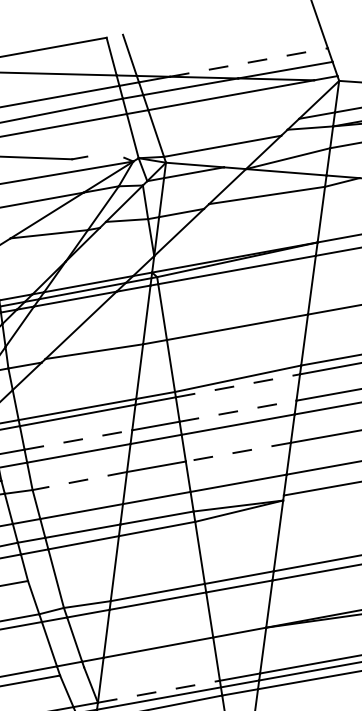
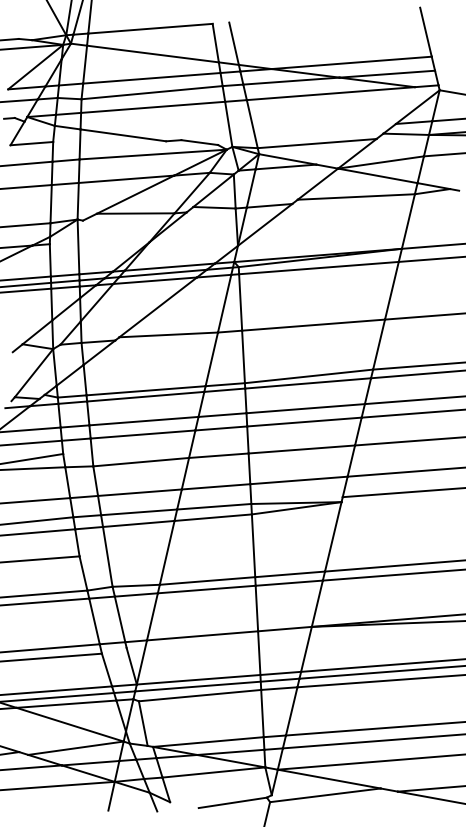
line: (249, 62) -> (352, 62), dashed -> solid
line: (105, 157) -> (199, 142), added
line: (238, 385) -> (308, 383), dashed -> solid
line: (238, 410) -> (306, 408), dashed -> solid
line: (77, 440) -> (143, 421), dashed -> solid
line: (238, 452) -> (301, 449), dashed -> solid
line: (79, 481) -> (140, 462), dashed -> solid
line: (158, 691) -> (198, 679), dashed -> solid

